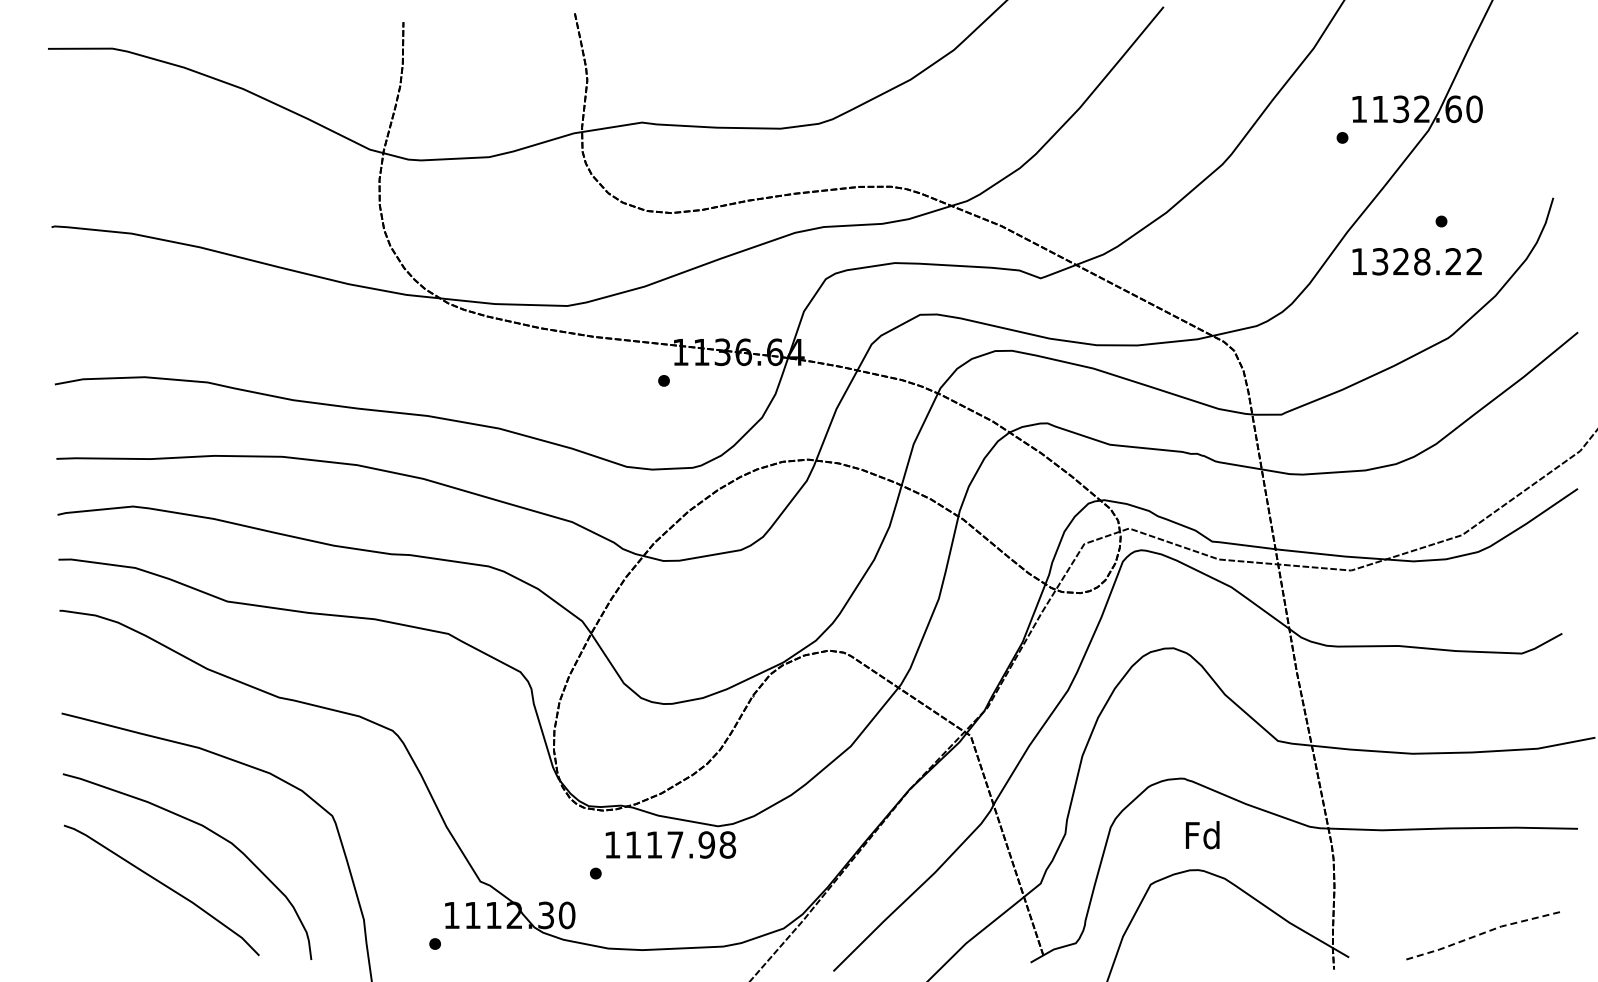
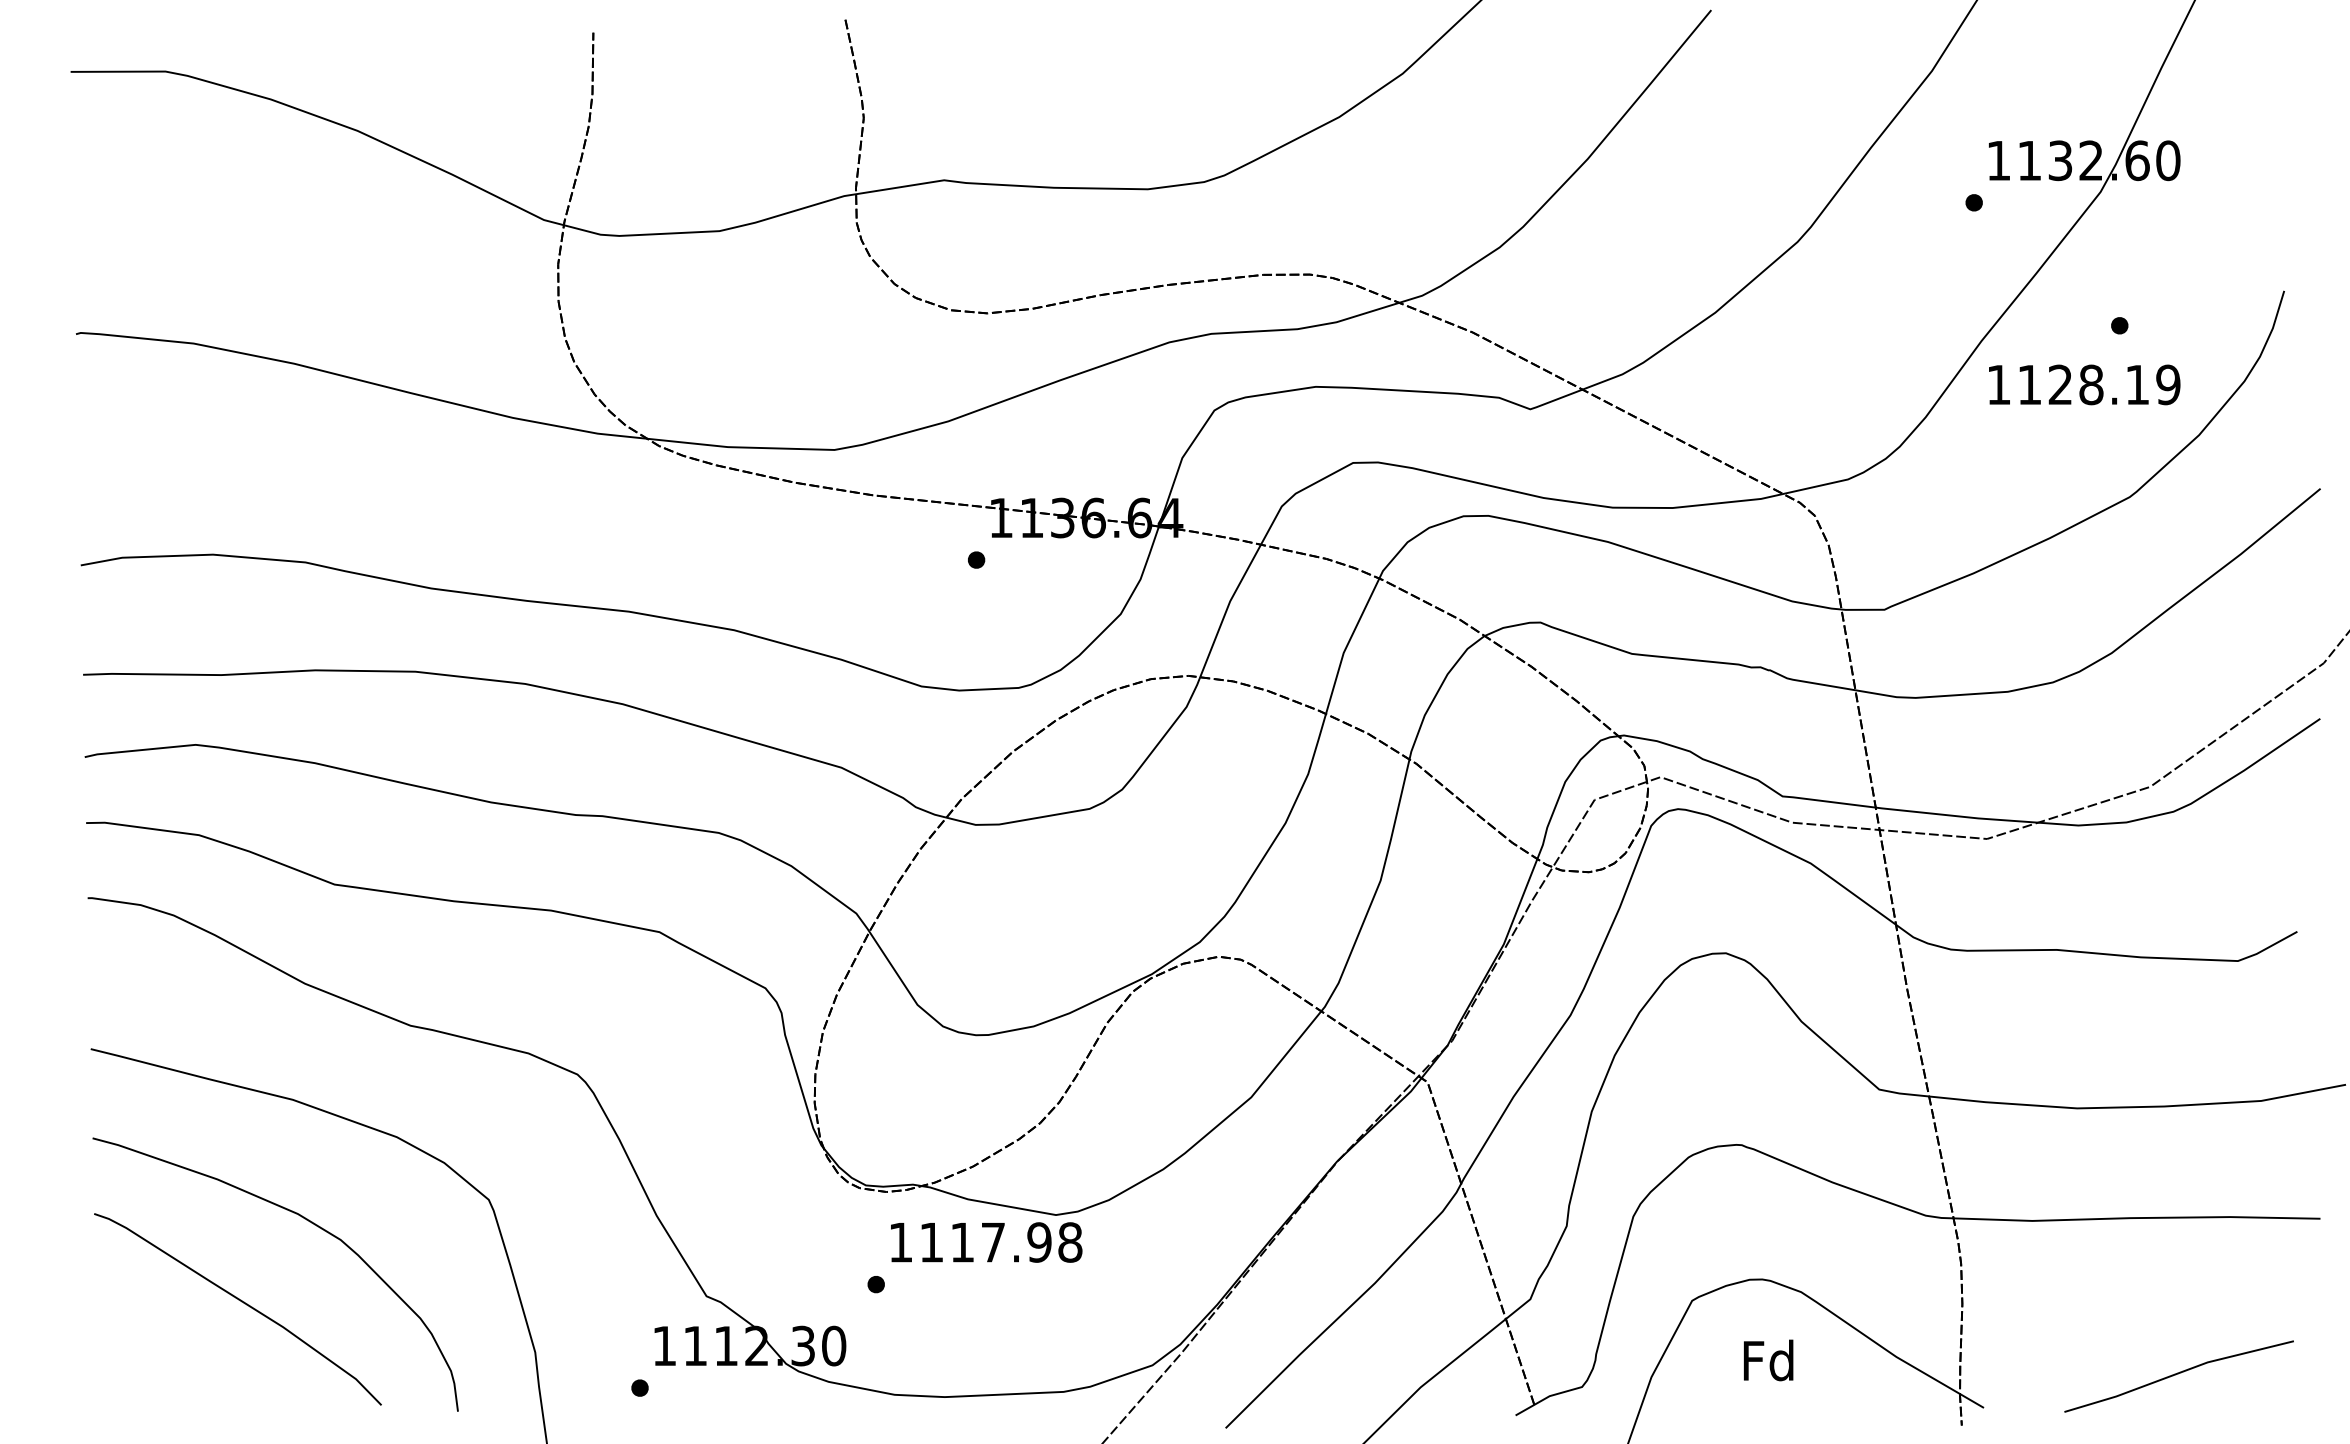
text: (1427, 261) -> (2099, 384), 1328.22 -> 1128.19
text: (1202, 835) -> (1768, 1360), moved
line: (1480, 934) -> (2177, 1374), dashed -> solid

